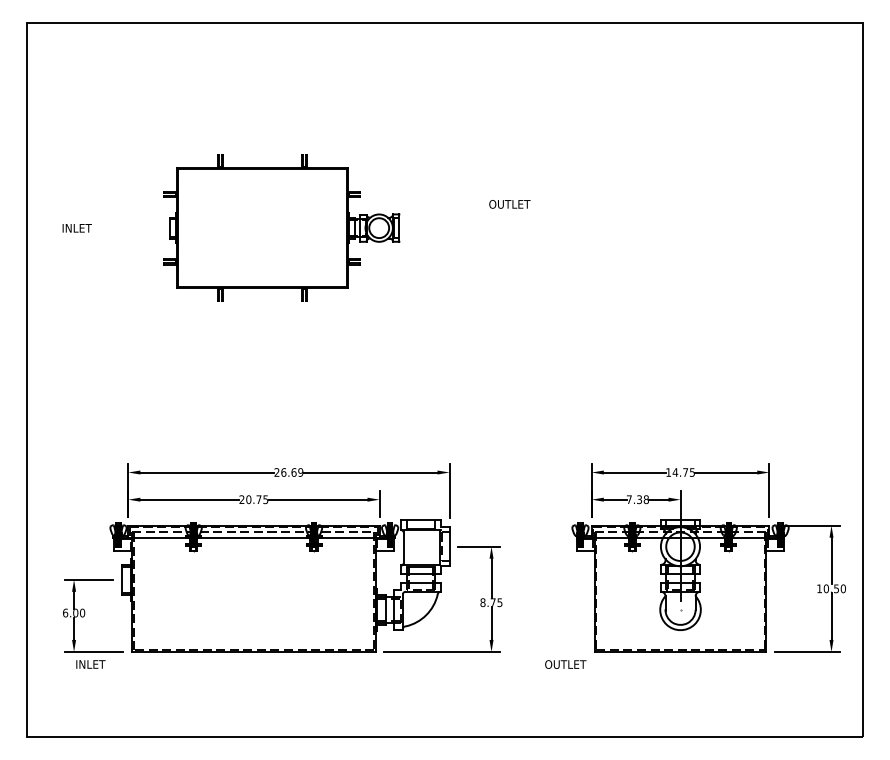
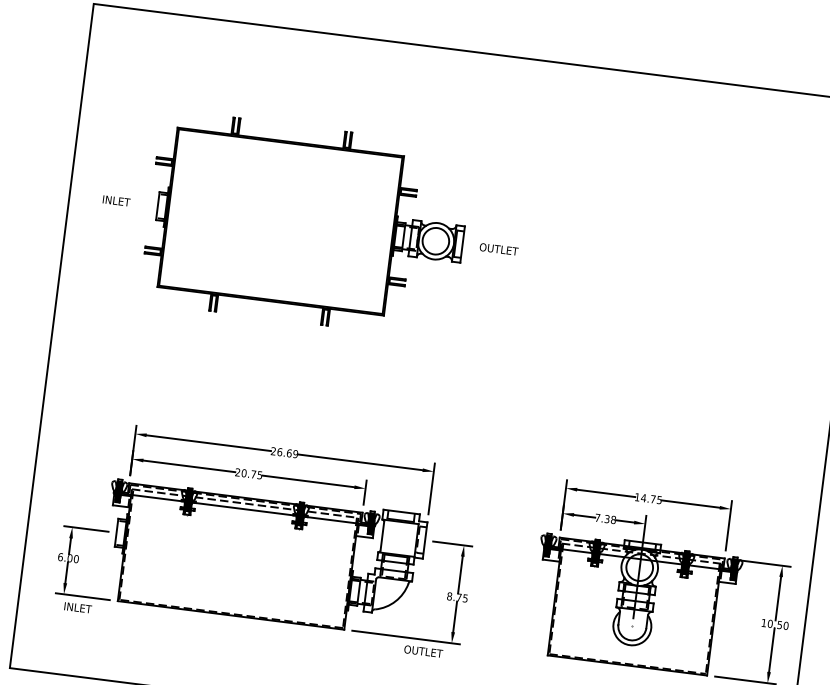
text: (509, 204) -> (498, 249), moved
part: (281, 227) -> (306, 224), size x1.43
text: (565, 664) -> (423, 651), moved

